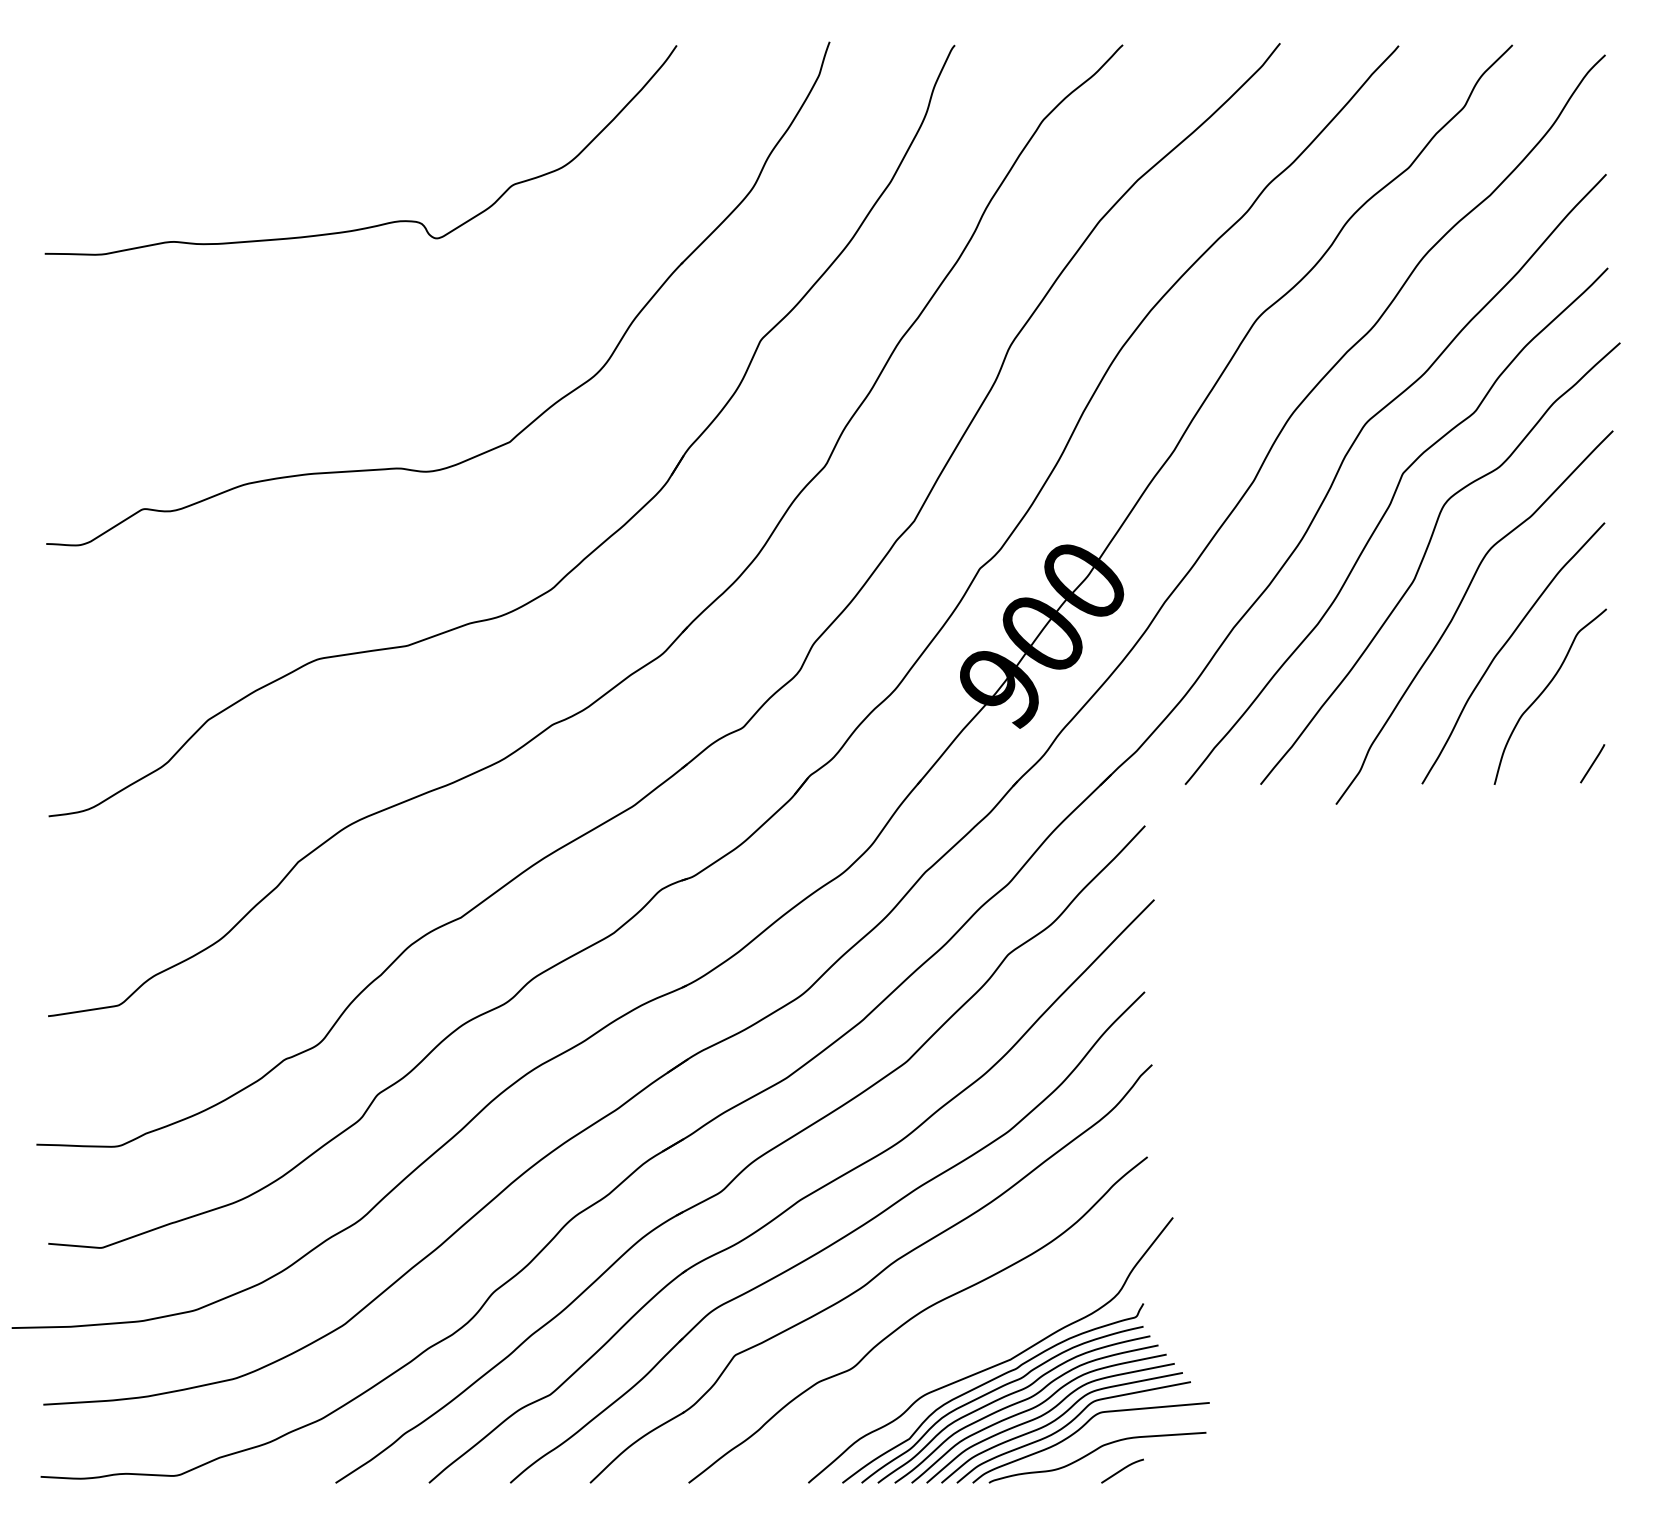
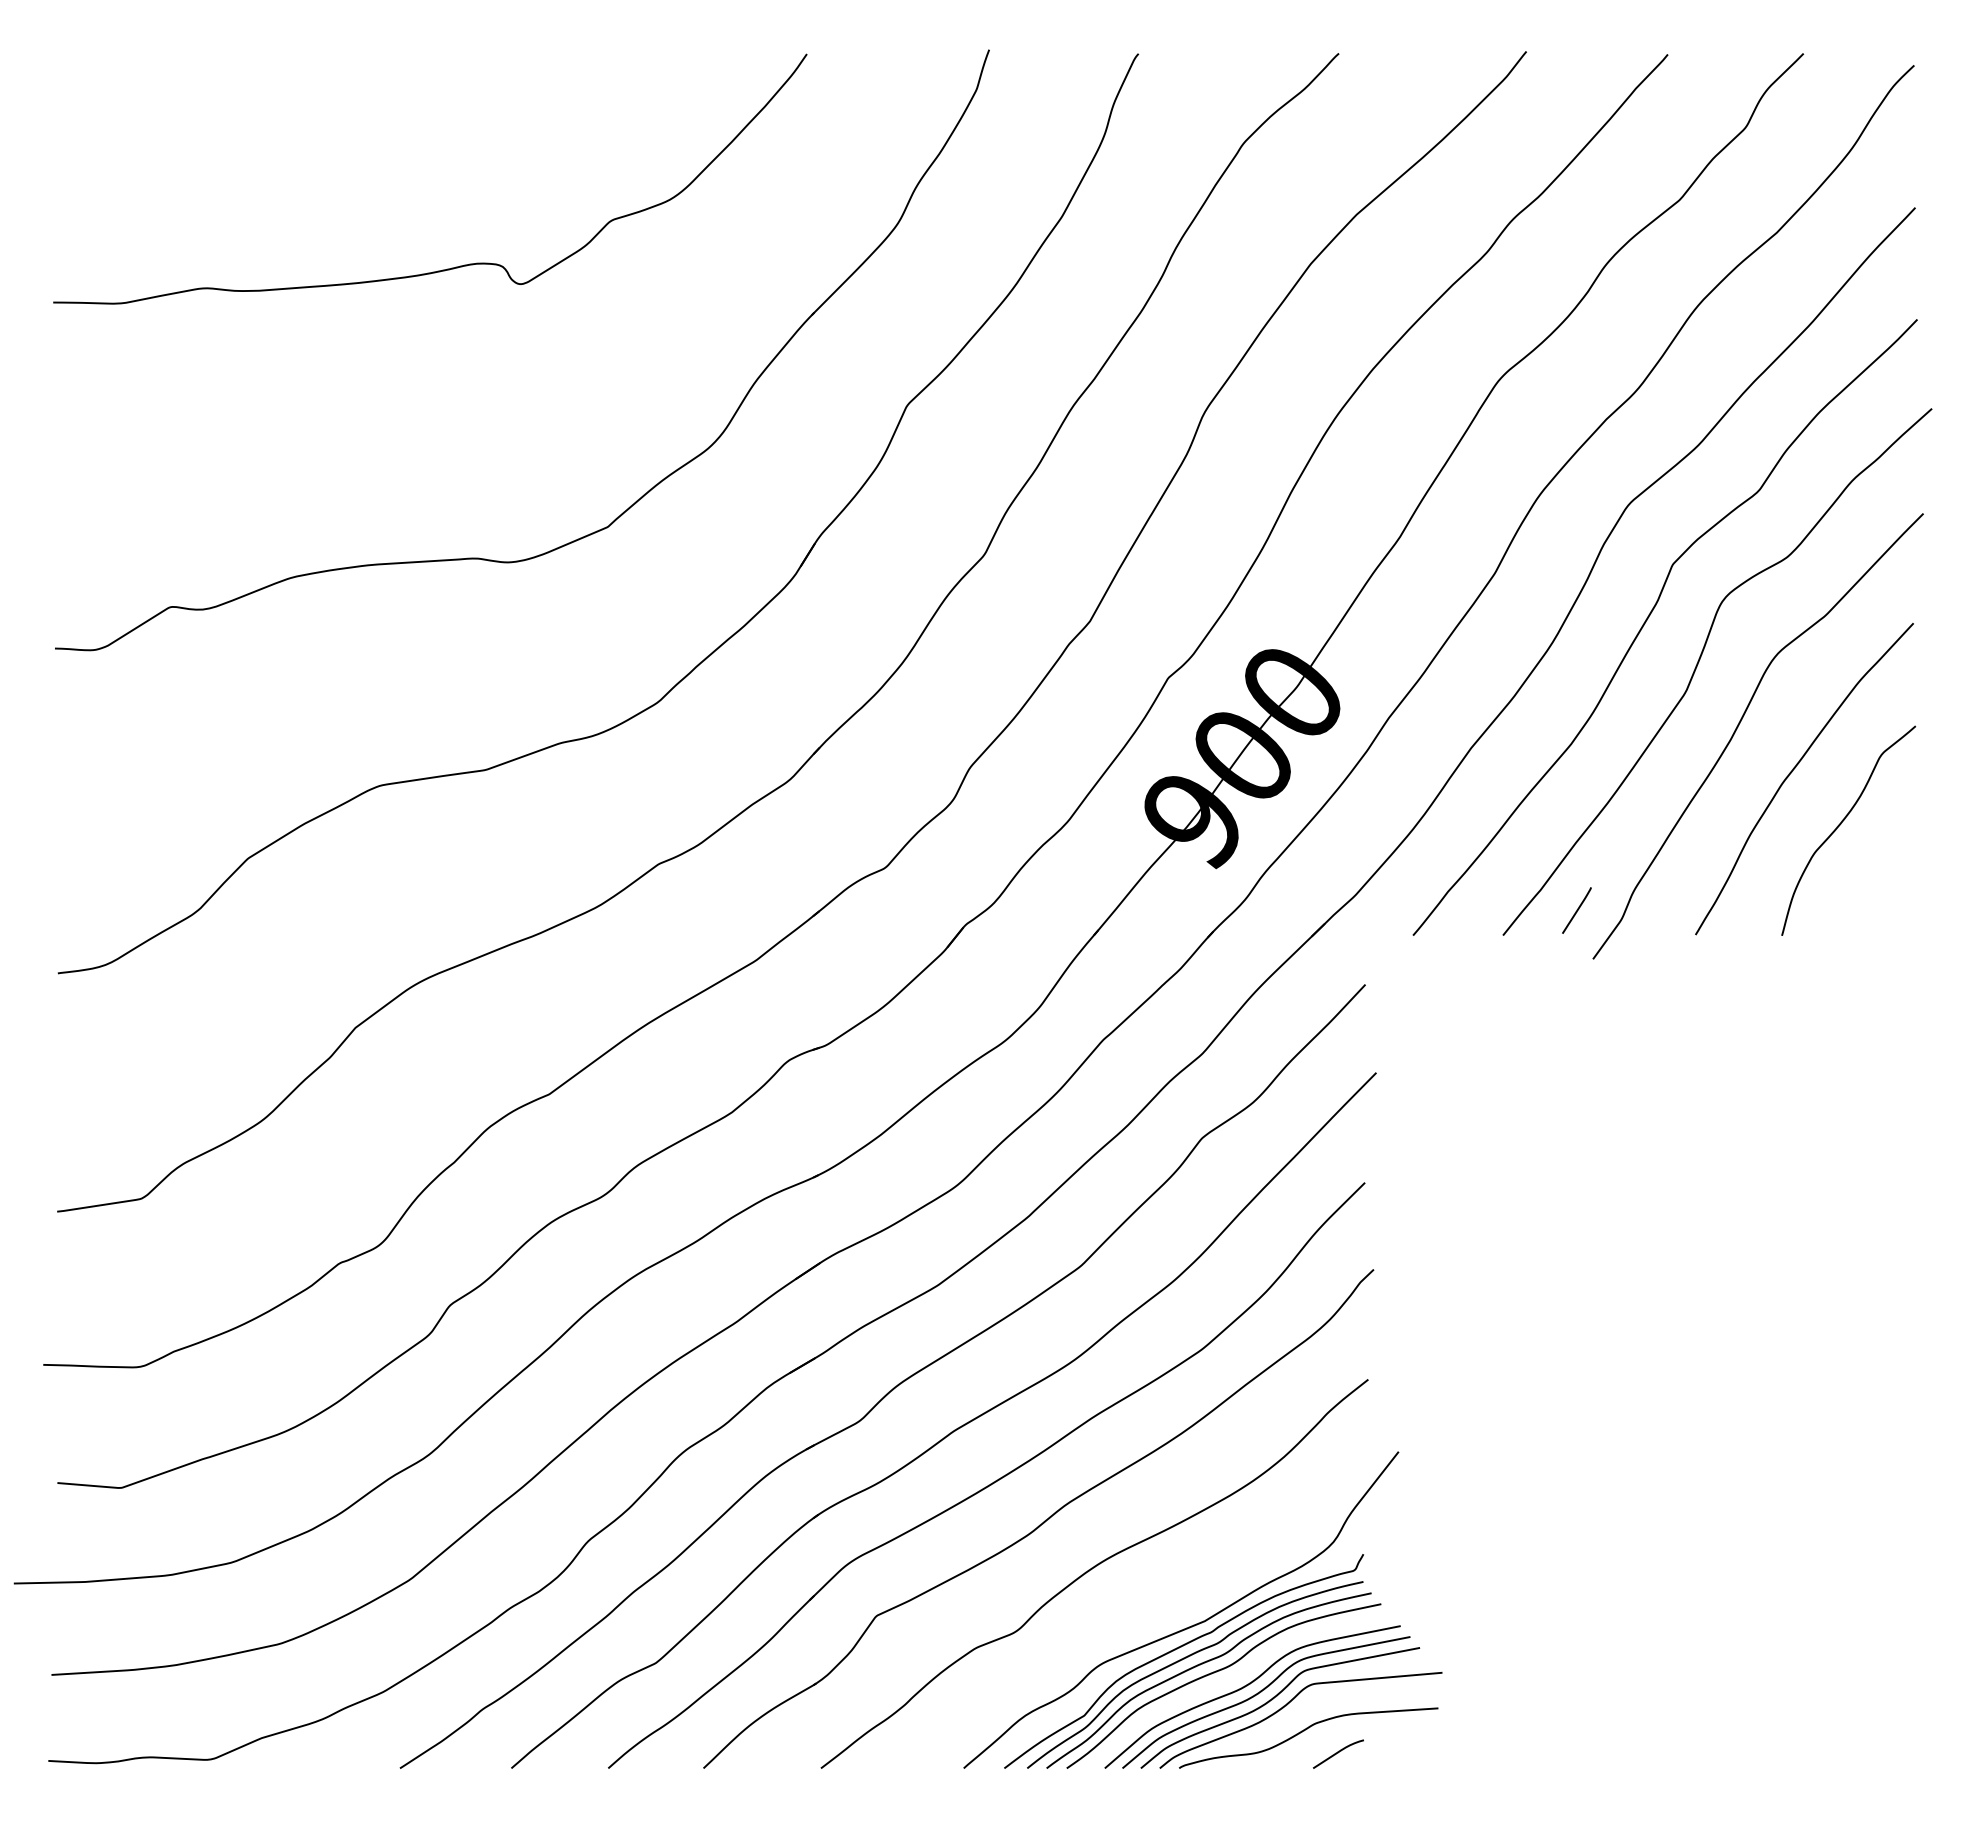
line: (1592, 763) -> (1576, 910), moved
curve: (1034, 1408) -> (1233, 1679), removed

